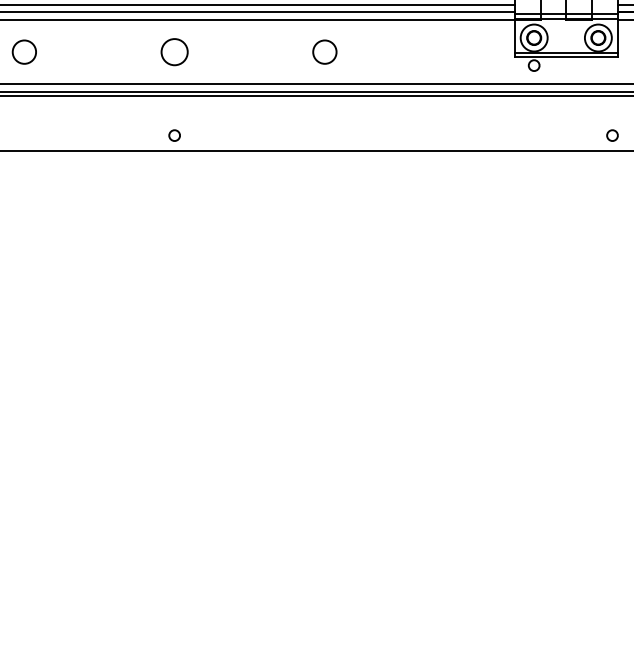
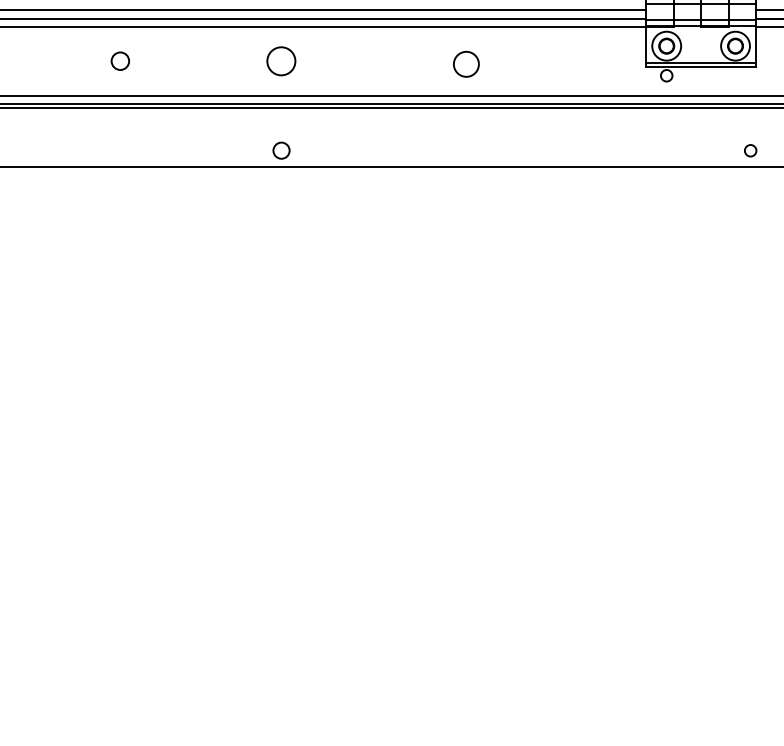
circle: (24, 51) -> (120, 60), size x0.7
circle: (324, 51) -> (466, 63), moved
circle: (173, 135) -> (280, 150), size x1.4

